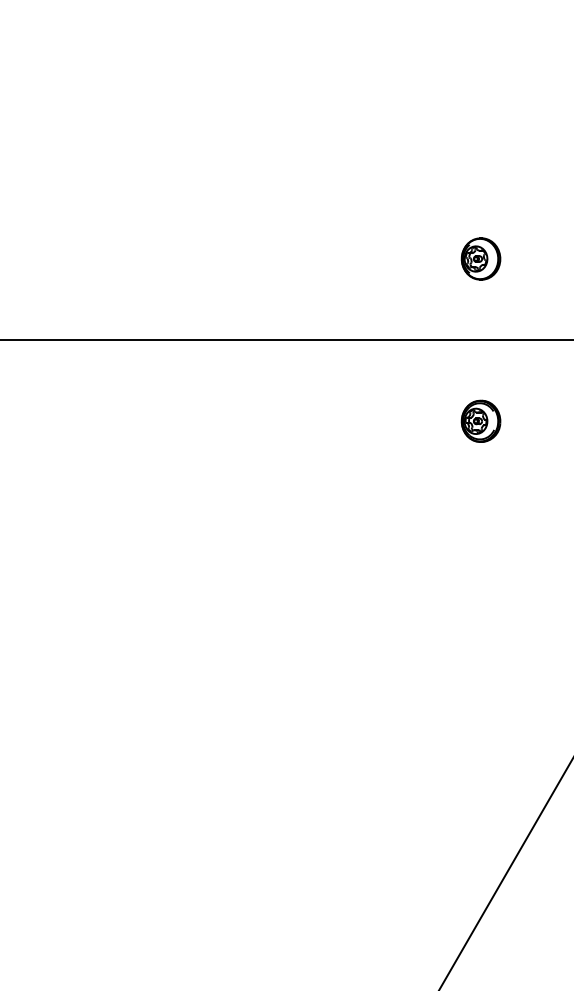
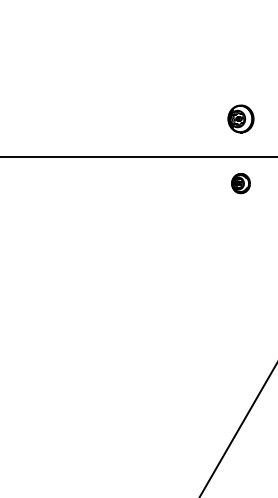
part: (479, 257) -> (240, 118), size x1.4
part: (479, 421) -> (240, 183), moved

